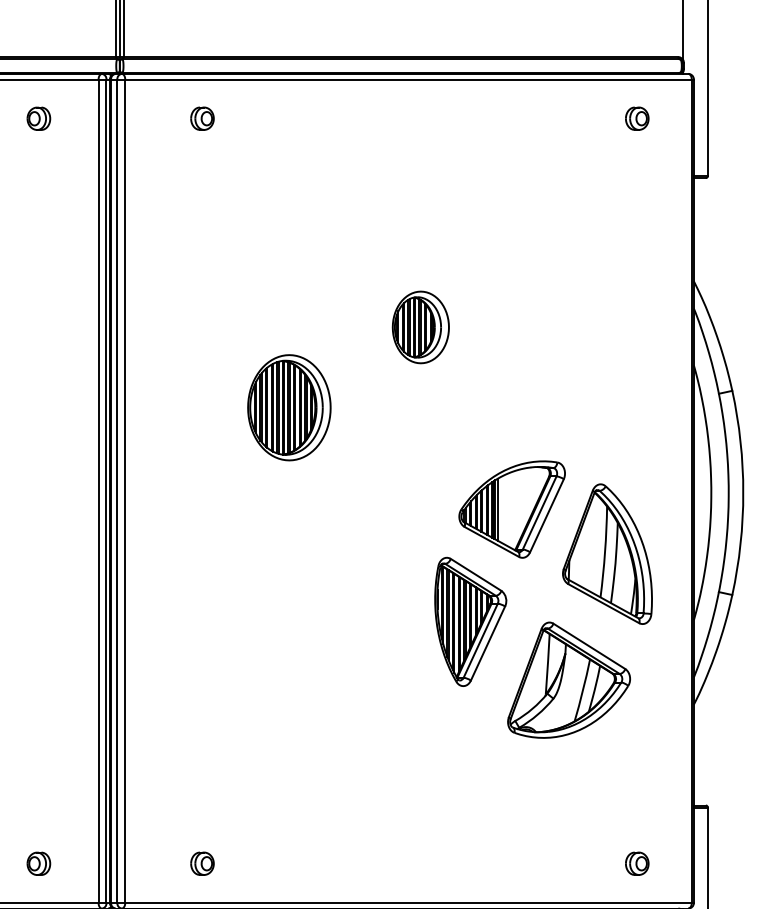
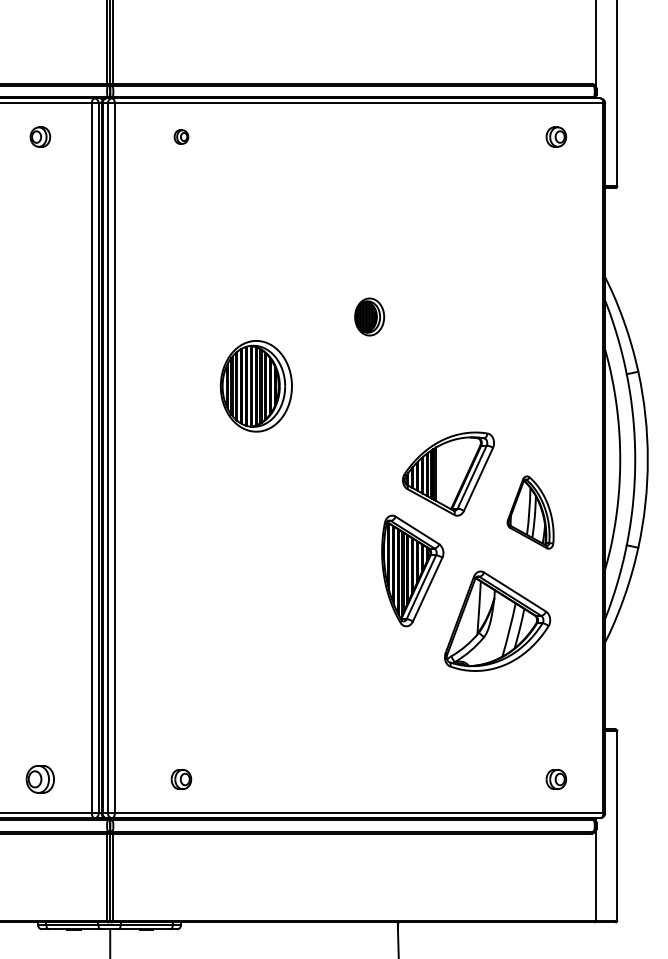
part: (202, 118) -> (181, 136), size x0.7
part: (420, 326) -> (369, 316), size x0.6
part: (607, 554) -> (530, 512), size x0.6
part: (39, 863) -> (40, 779), size x1.4

